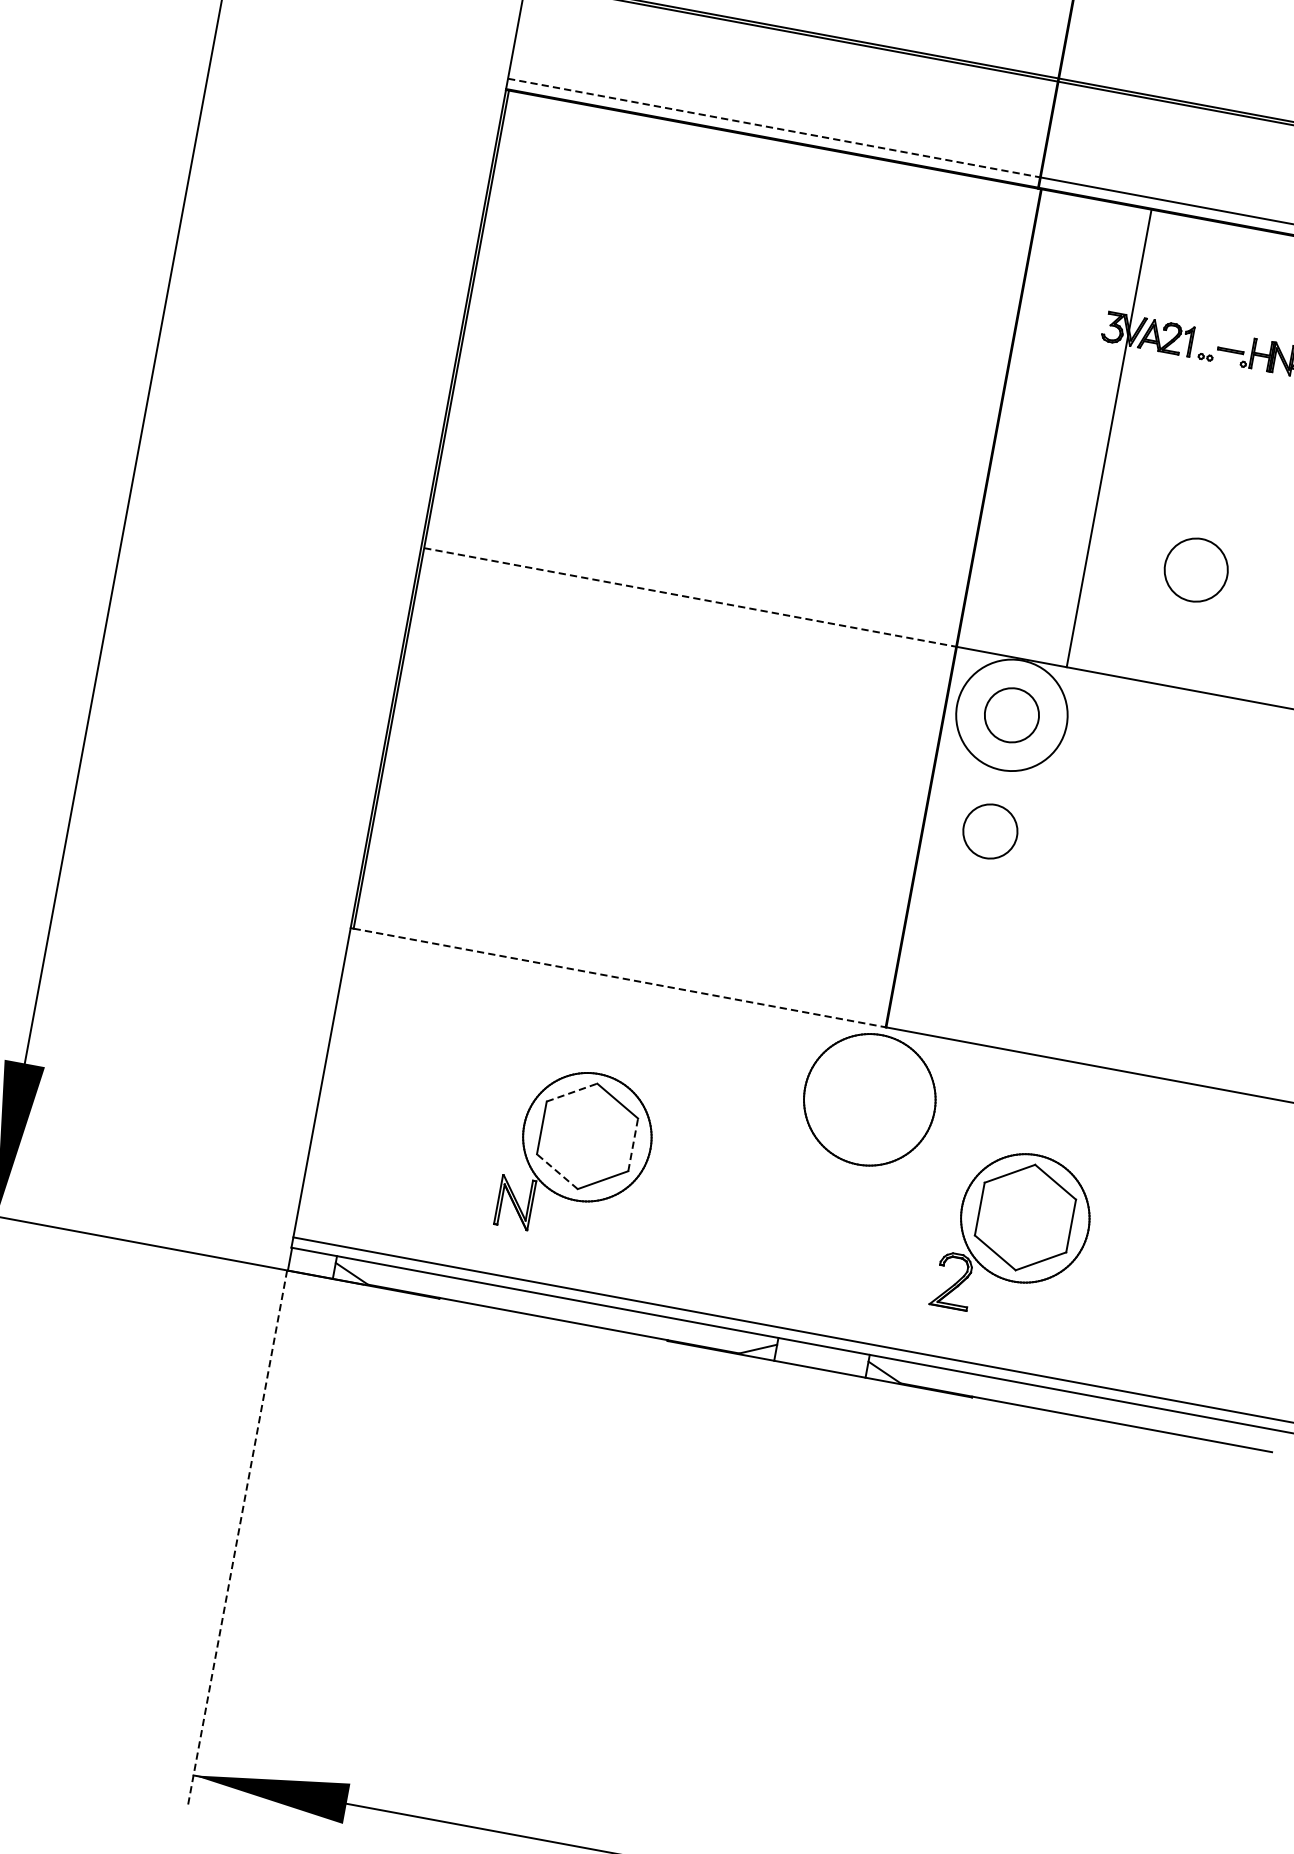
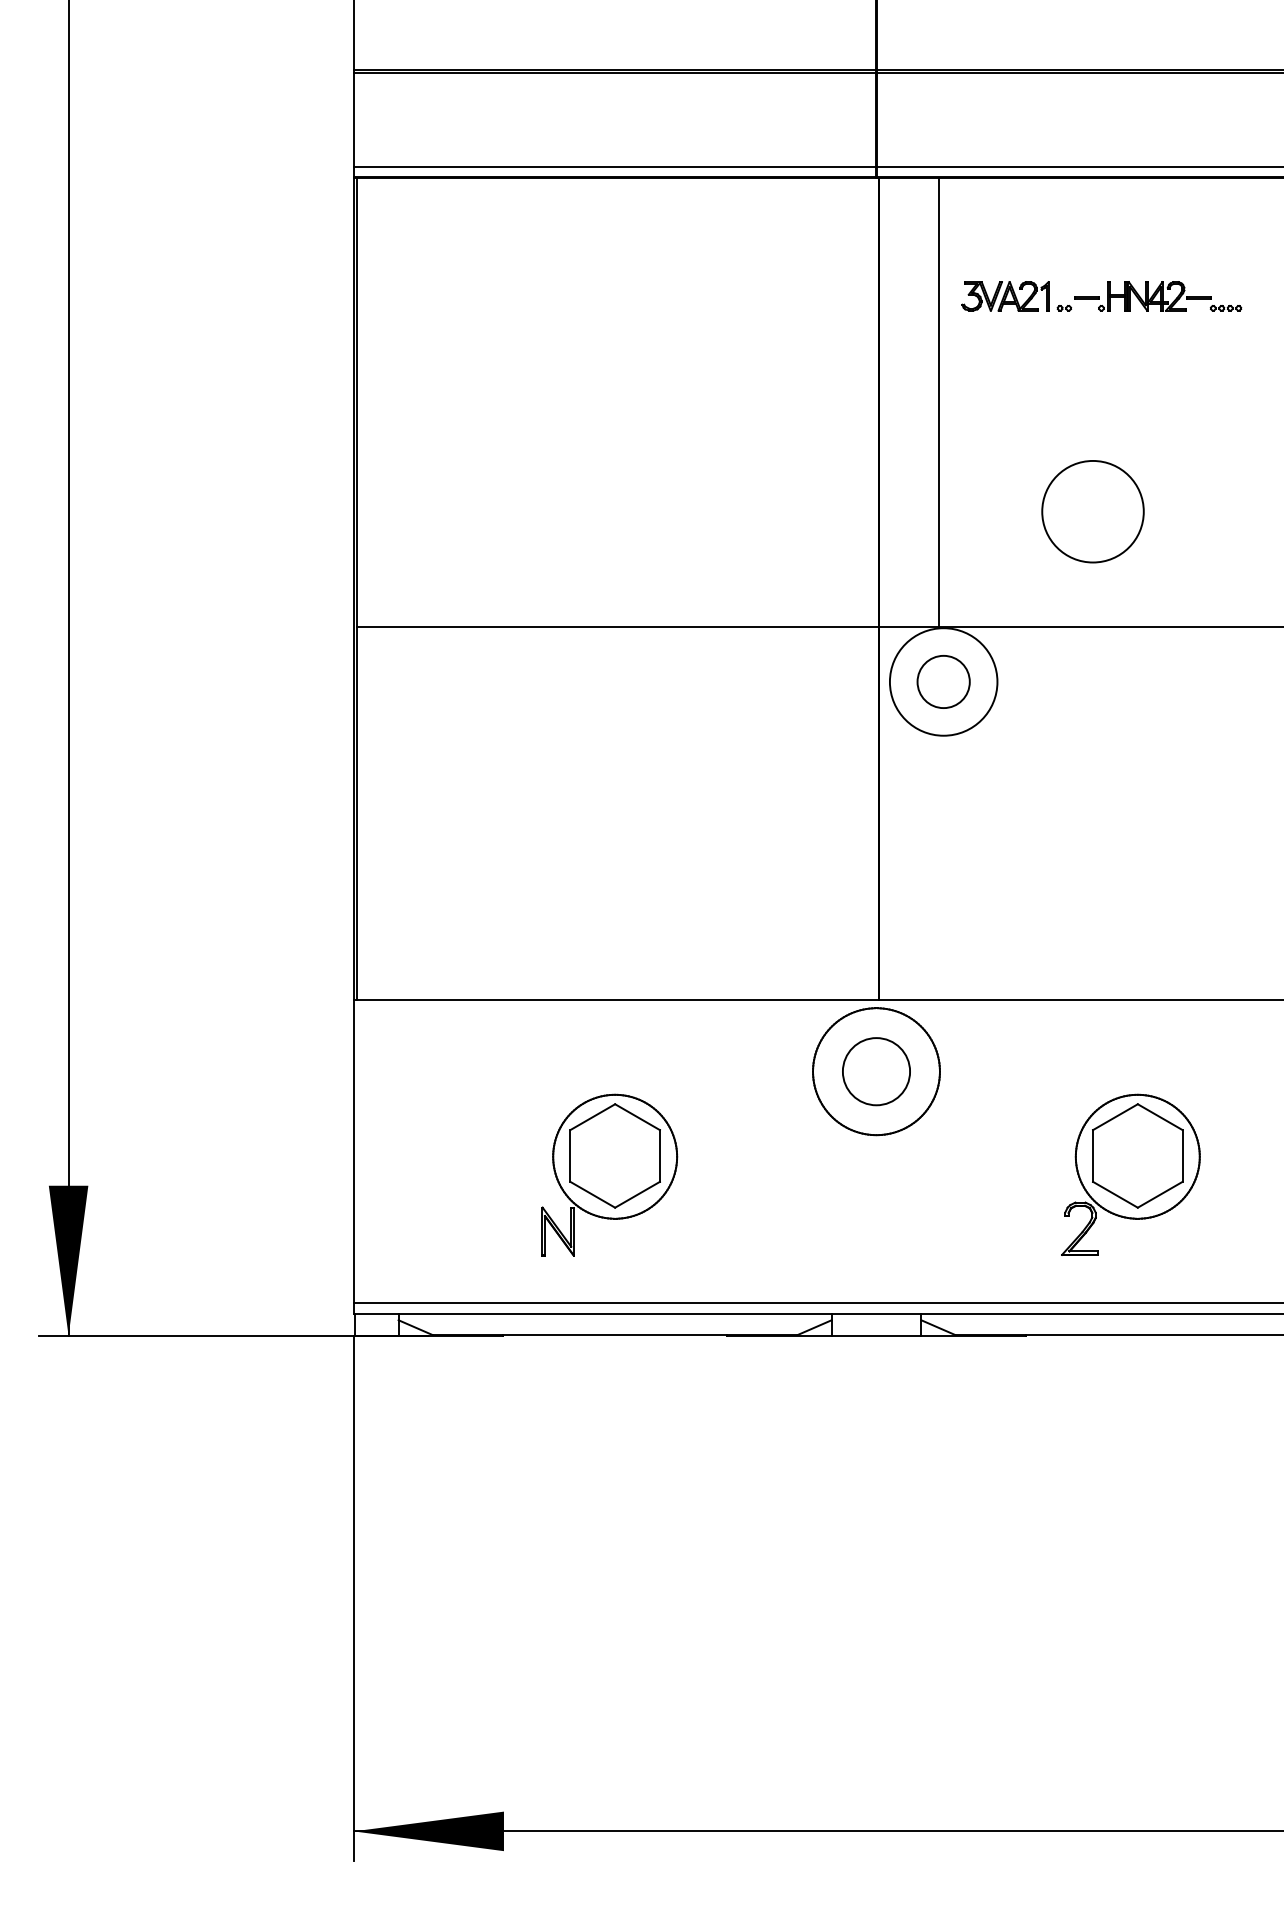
line: (773, 127) -> (614, 166), dashed -> solid
line: (1109, 437) -> (939, 401), moved
circle: (1195, 569) -> (1092, 511), size x1.67
line: (689, 597) -> (617, 626), dashed -> solid
circle: (990, 831) -> (943, 795), removed
line: (619, 978) -> (617, 1000), dashed -> solid
line: (571, 1092) -> (592, 1117), dashed -> solid
circle: (869, 1099) -> (876, 1071), added
line: (632, 1144) -> (659, 1155), dashed -> solid
line: (557, 1171) -> (592, 1194), dashed -> solid
part: (1014, 1235) -> (1130, 1174), moved
line: (237, 1537) -> (353, 1598), dashed -> solid

